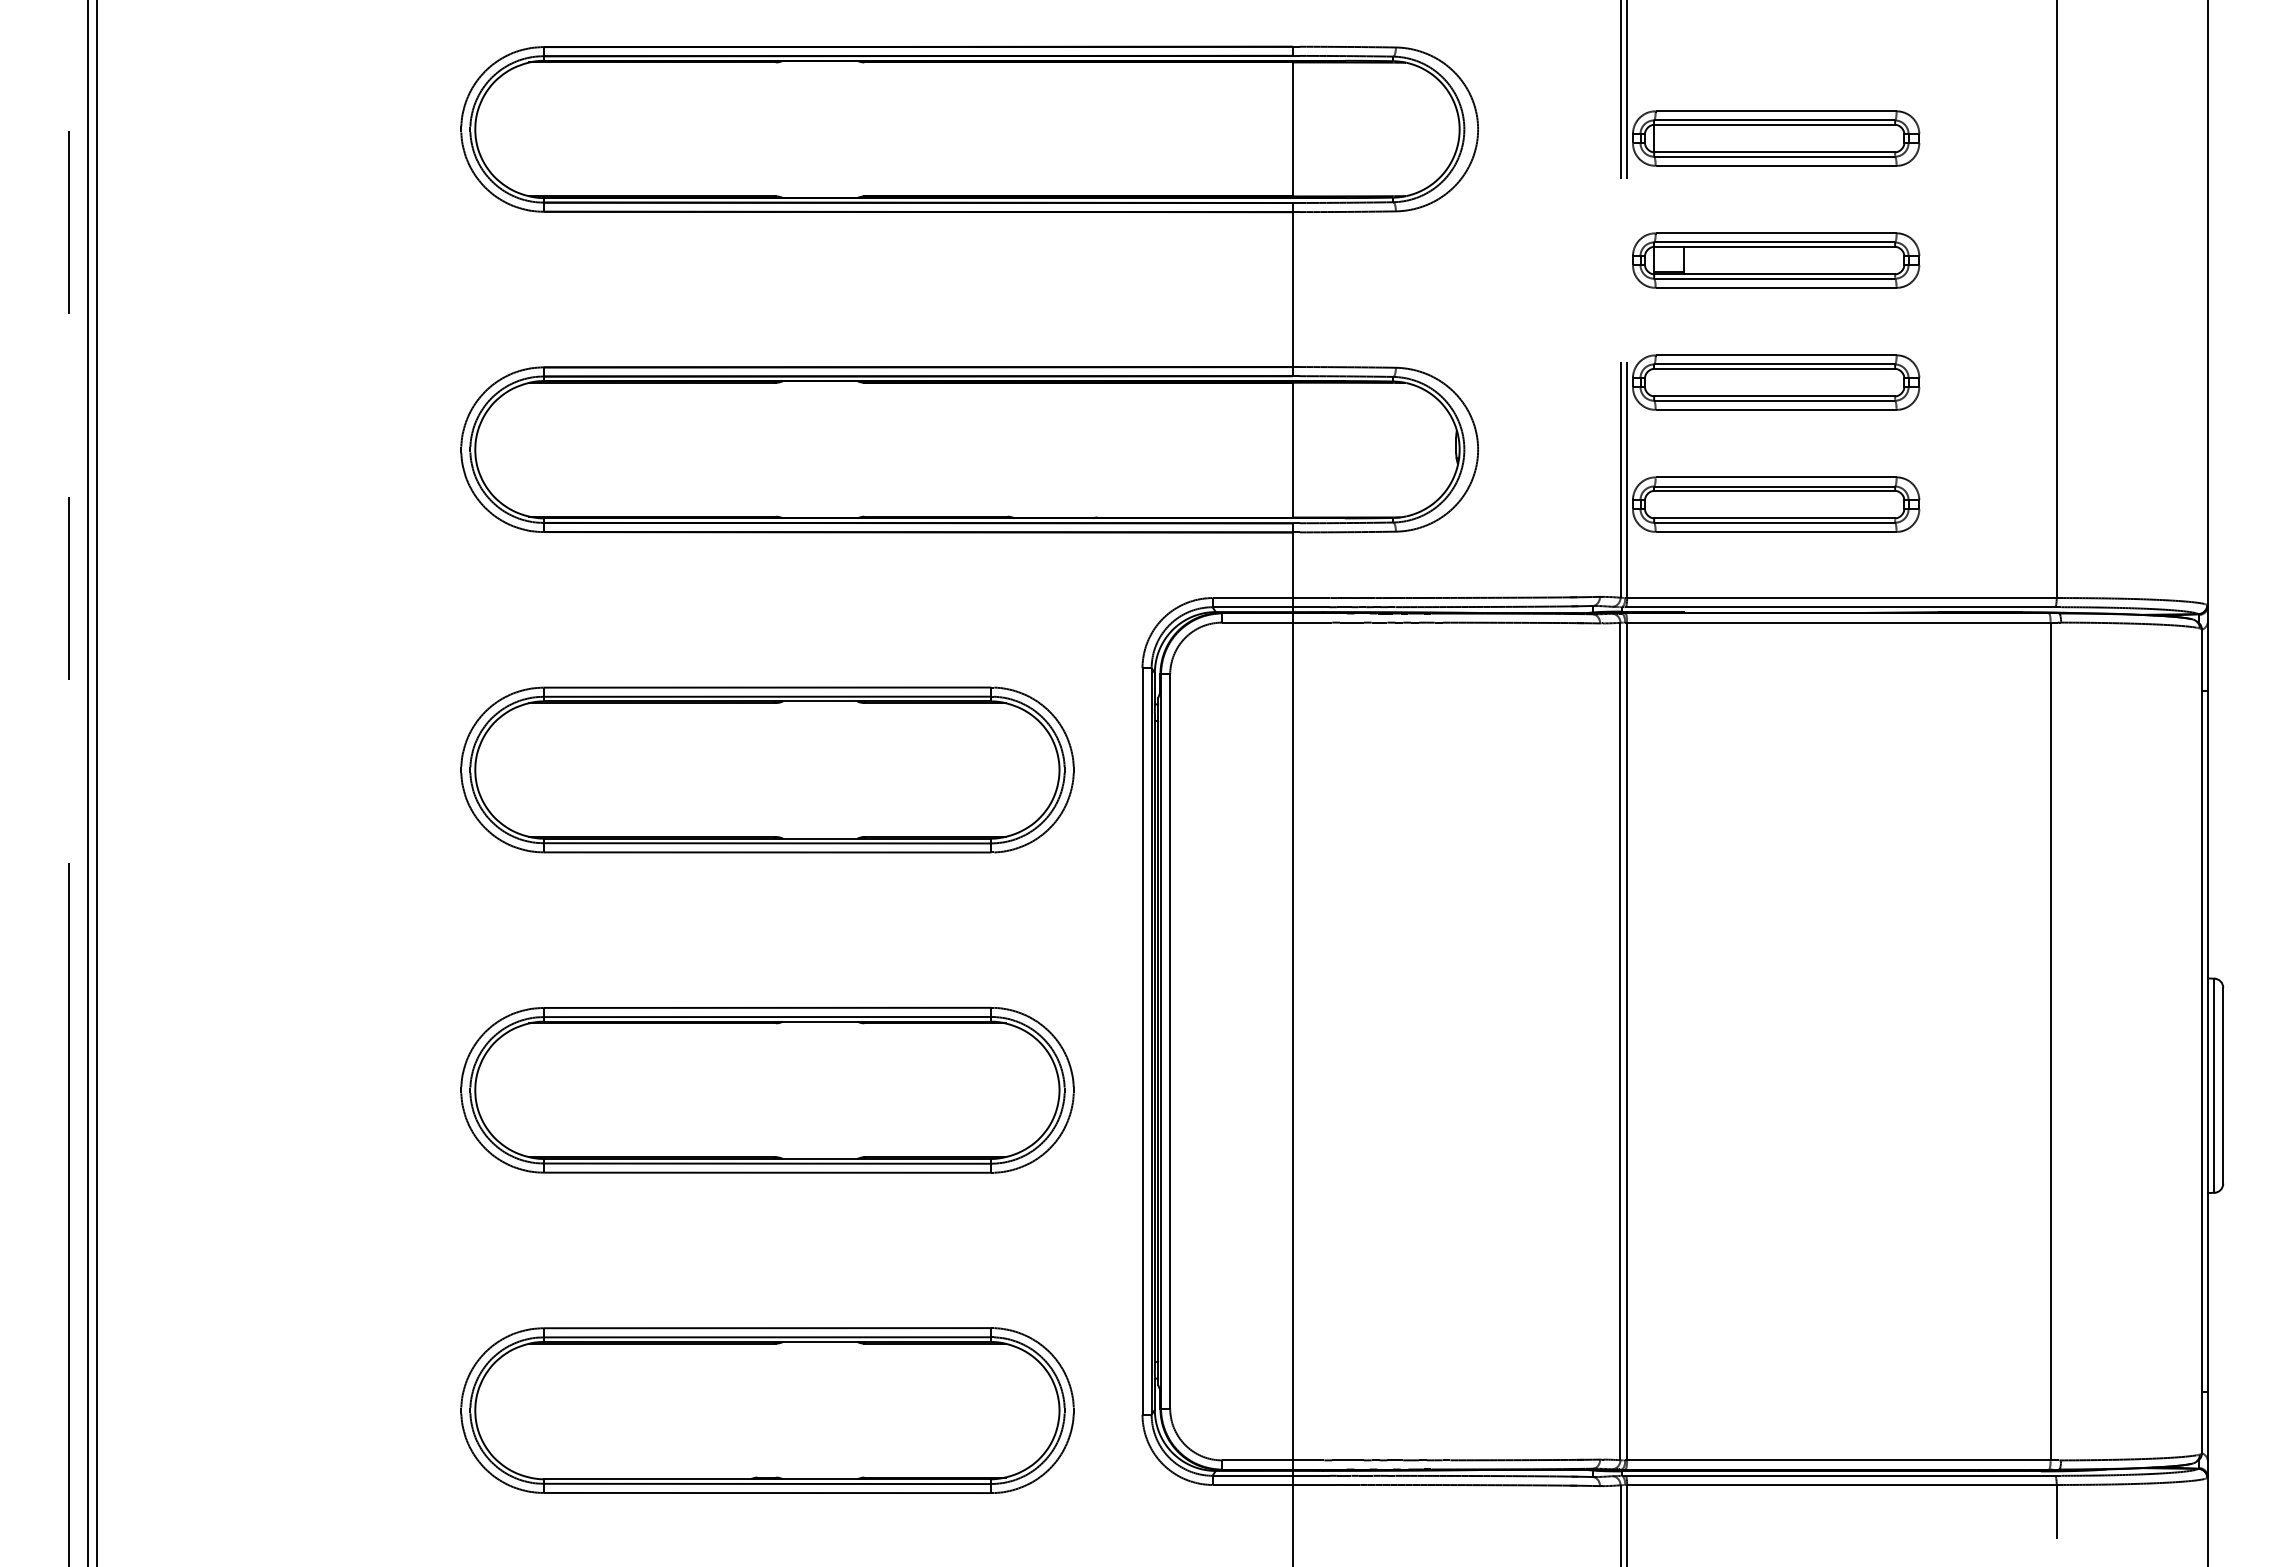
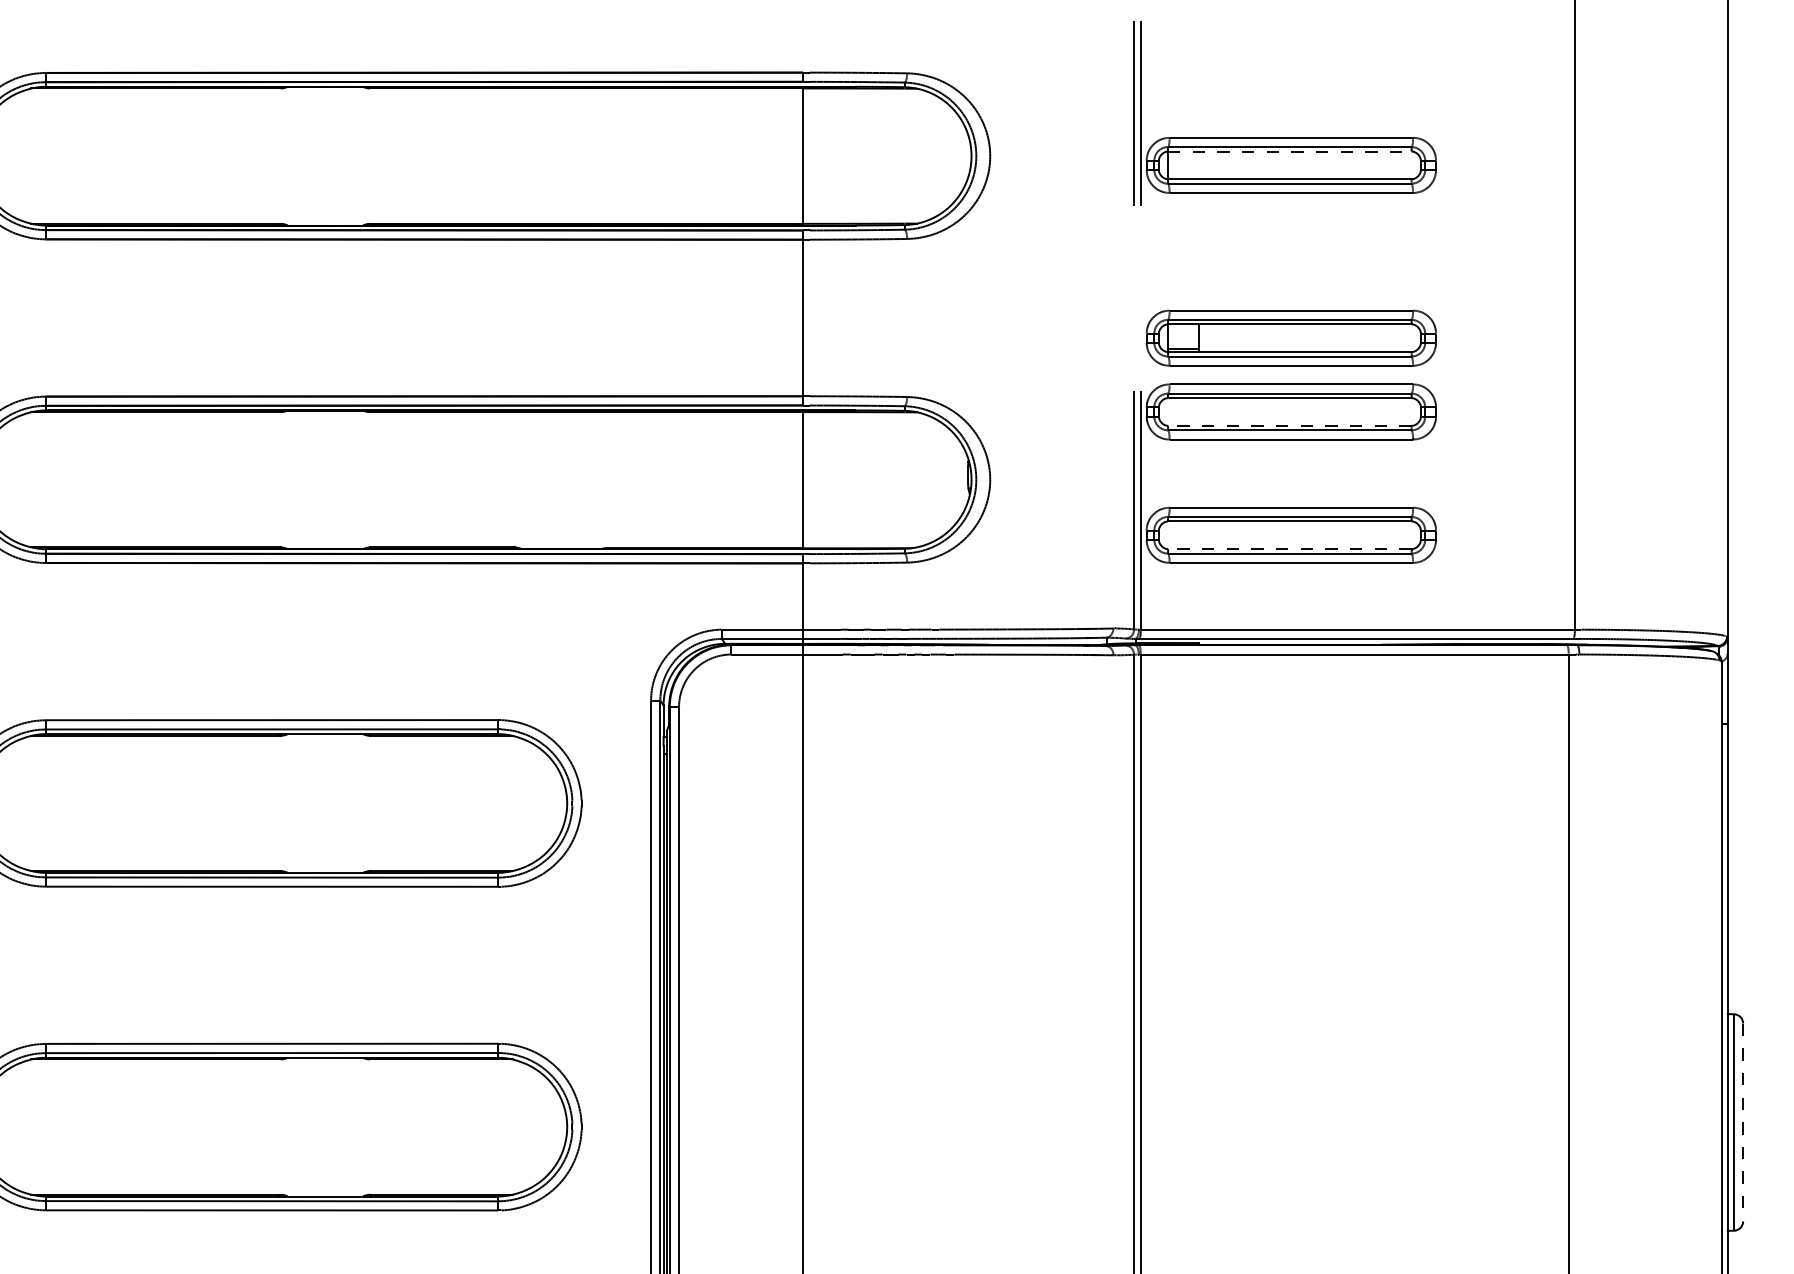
line: (1775, 124) -> (1290, 151), solid -> dashed
part: (1776, 260) -> (1291, 338), moved
line: (1774, 396) -> (1289, 426), solid -> dashed
line: (1774, 518) -> (1289, 549), solid -> dashed
line: (2223, 1085) -> (1743, 1122), solid -> dashed

